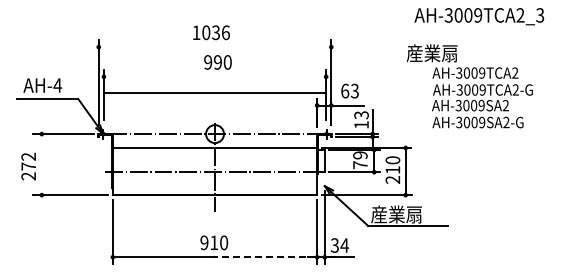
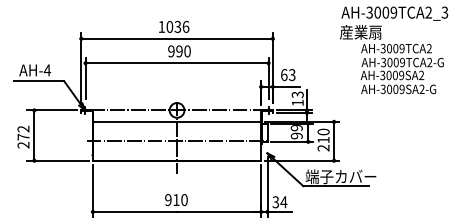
line: (214, 47) -> (176, 39), added
text: (469, 86) -> (391, 59), moved
line: (214, 92) -> (176, 62), moved
line: (41, 164) -> (34, 135), added
text: (360, 165) -> (296, 136), 79 -> 99
text: (413, 214) -> (340, 176), 産業扇 -> 端子カバー
line: (265, 257) -> (218, 212), dashed -> solid

